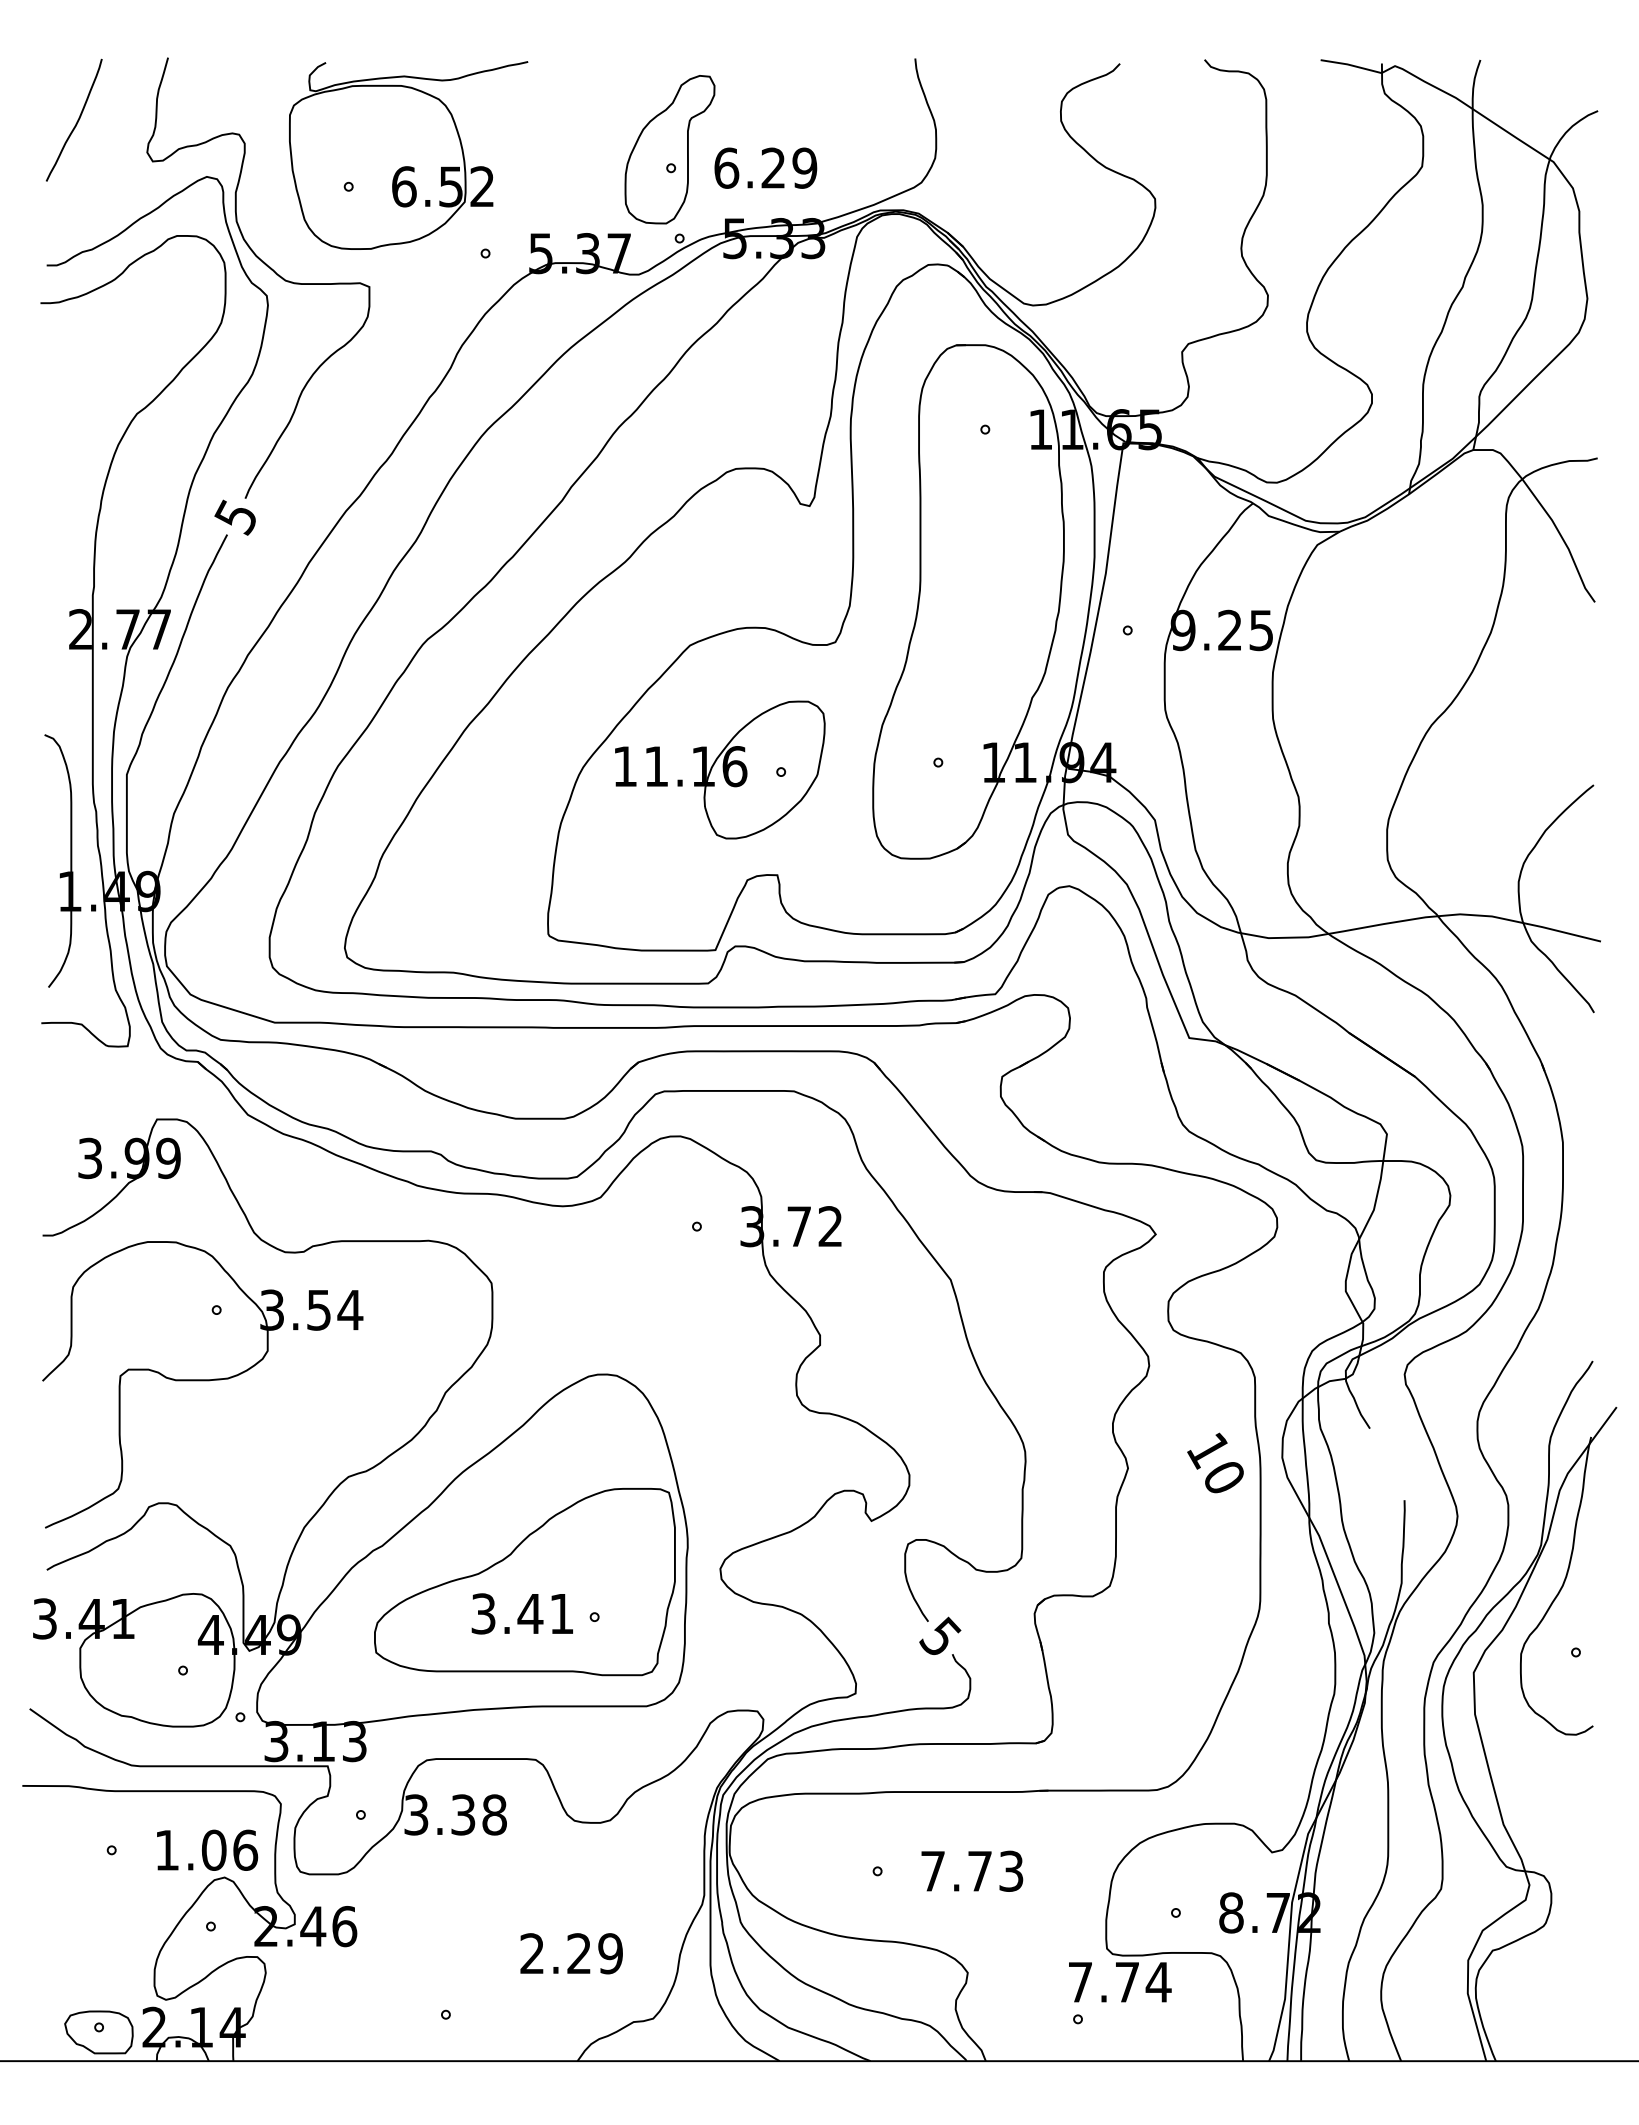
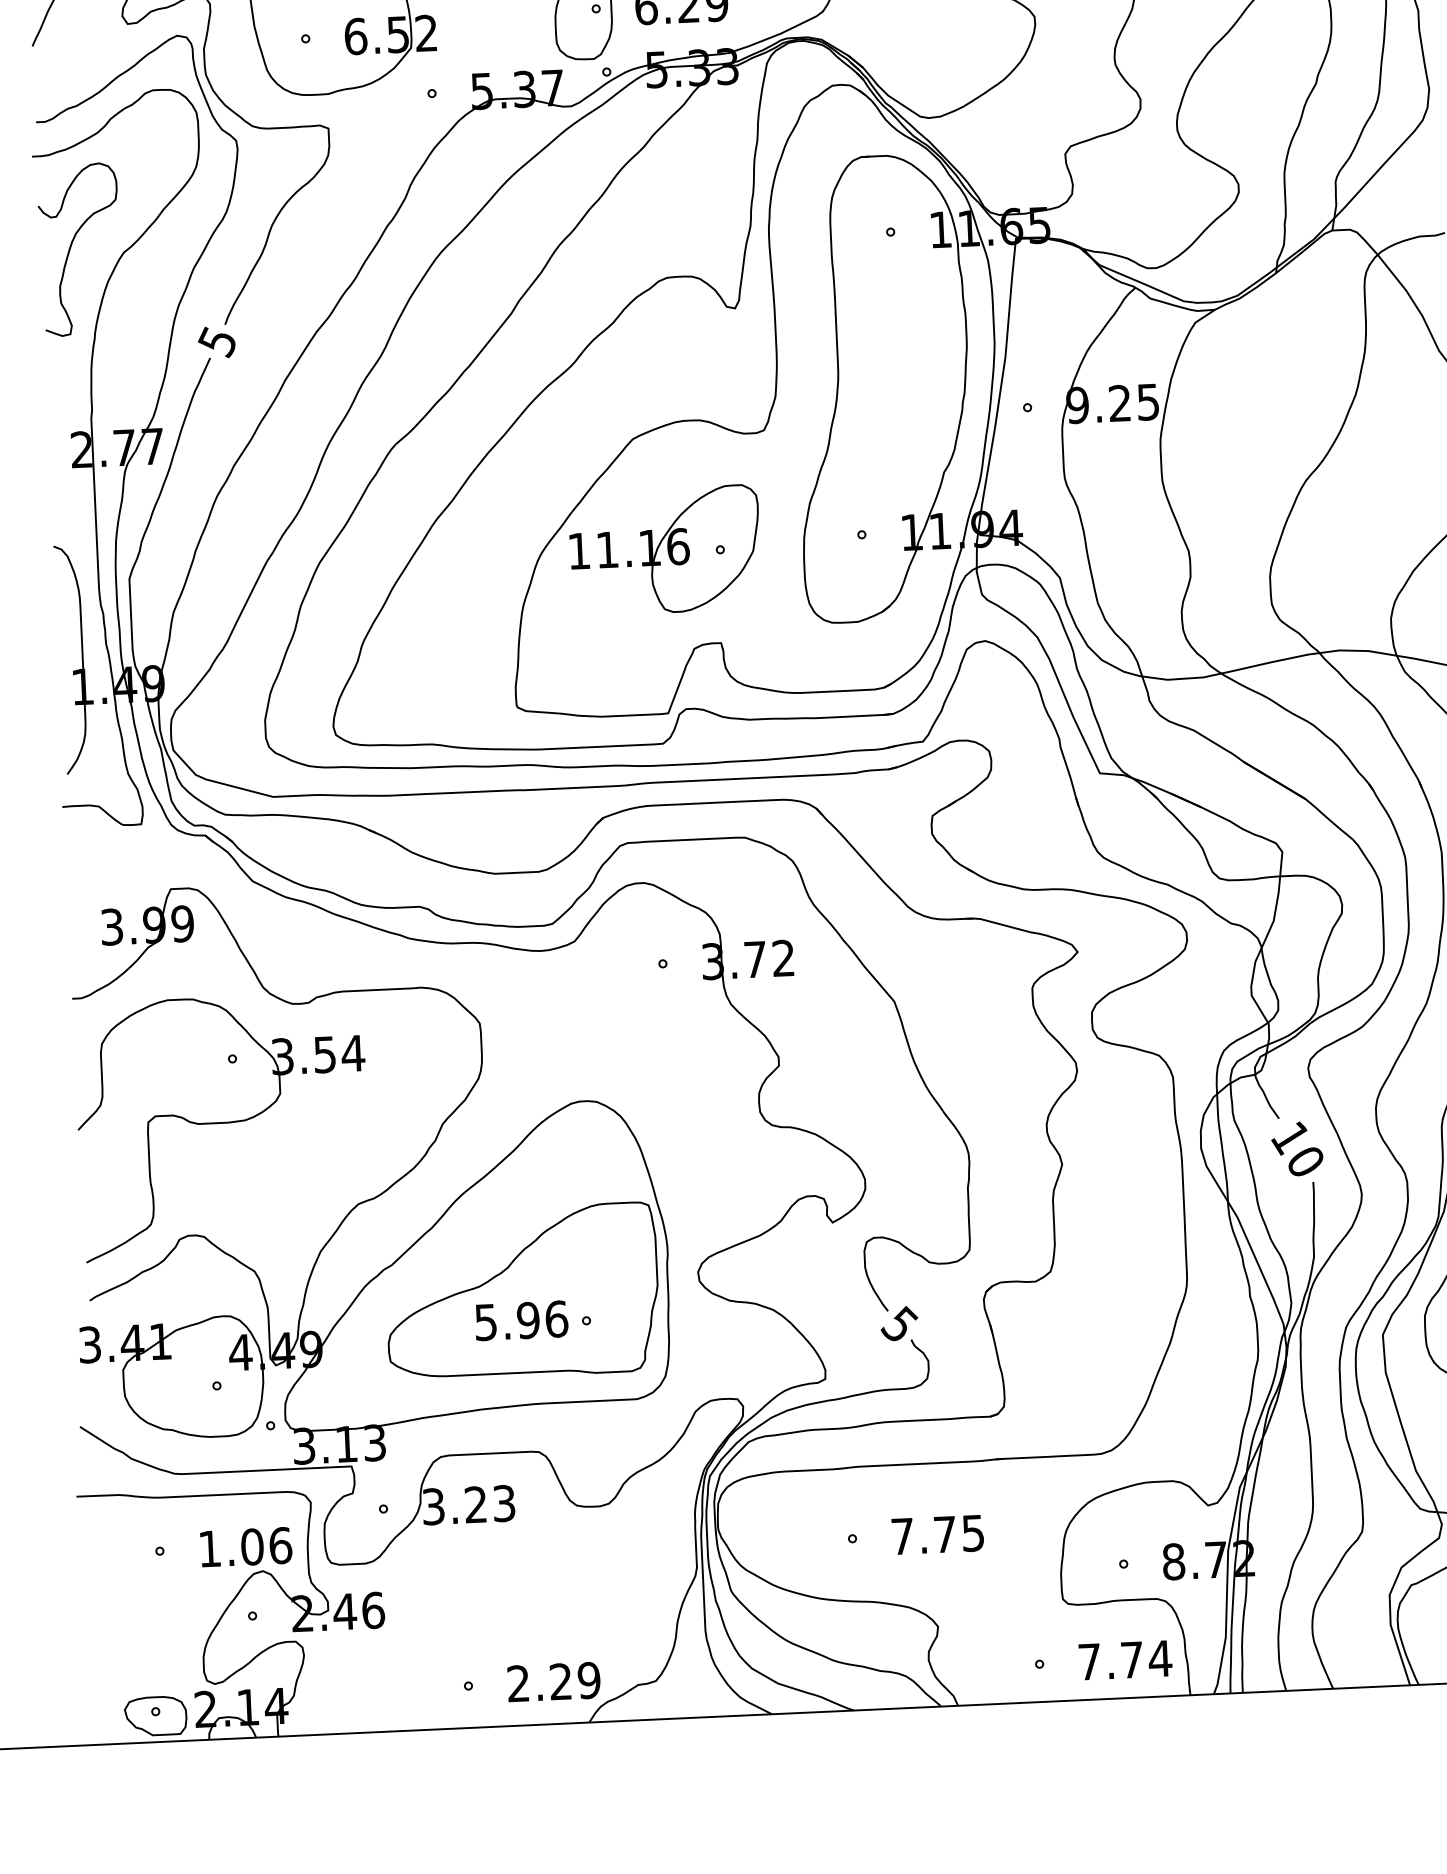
curve: (79, 405) -> (71, 247), added
text: (1215, 1462) -> (1297, 1148), moved
text: (523, 1613) -> (522, 1320), 3.41 -> 5.96
text: (478, 1814) -> (489, 1503), 3.38 -> 3.23
text: (1011, 1870) -> (973, 1532), 7.73 -> 7.75
text: (571, 1953) -> (553, 1681), moved
text: (1120, 1982) -> (1125, 1660), moved

